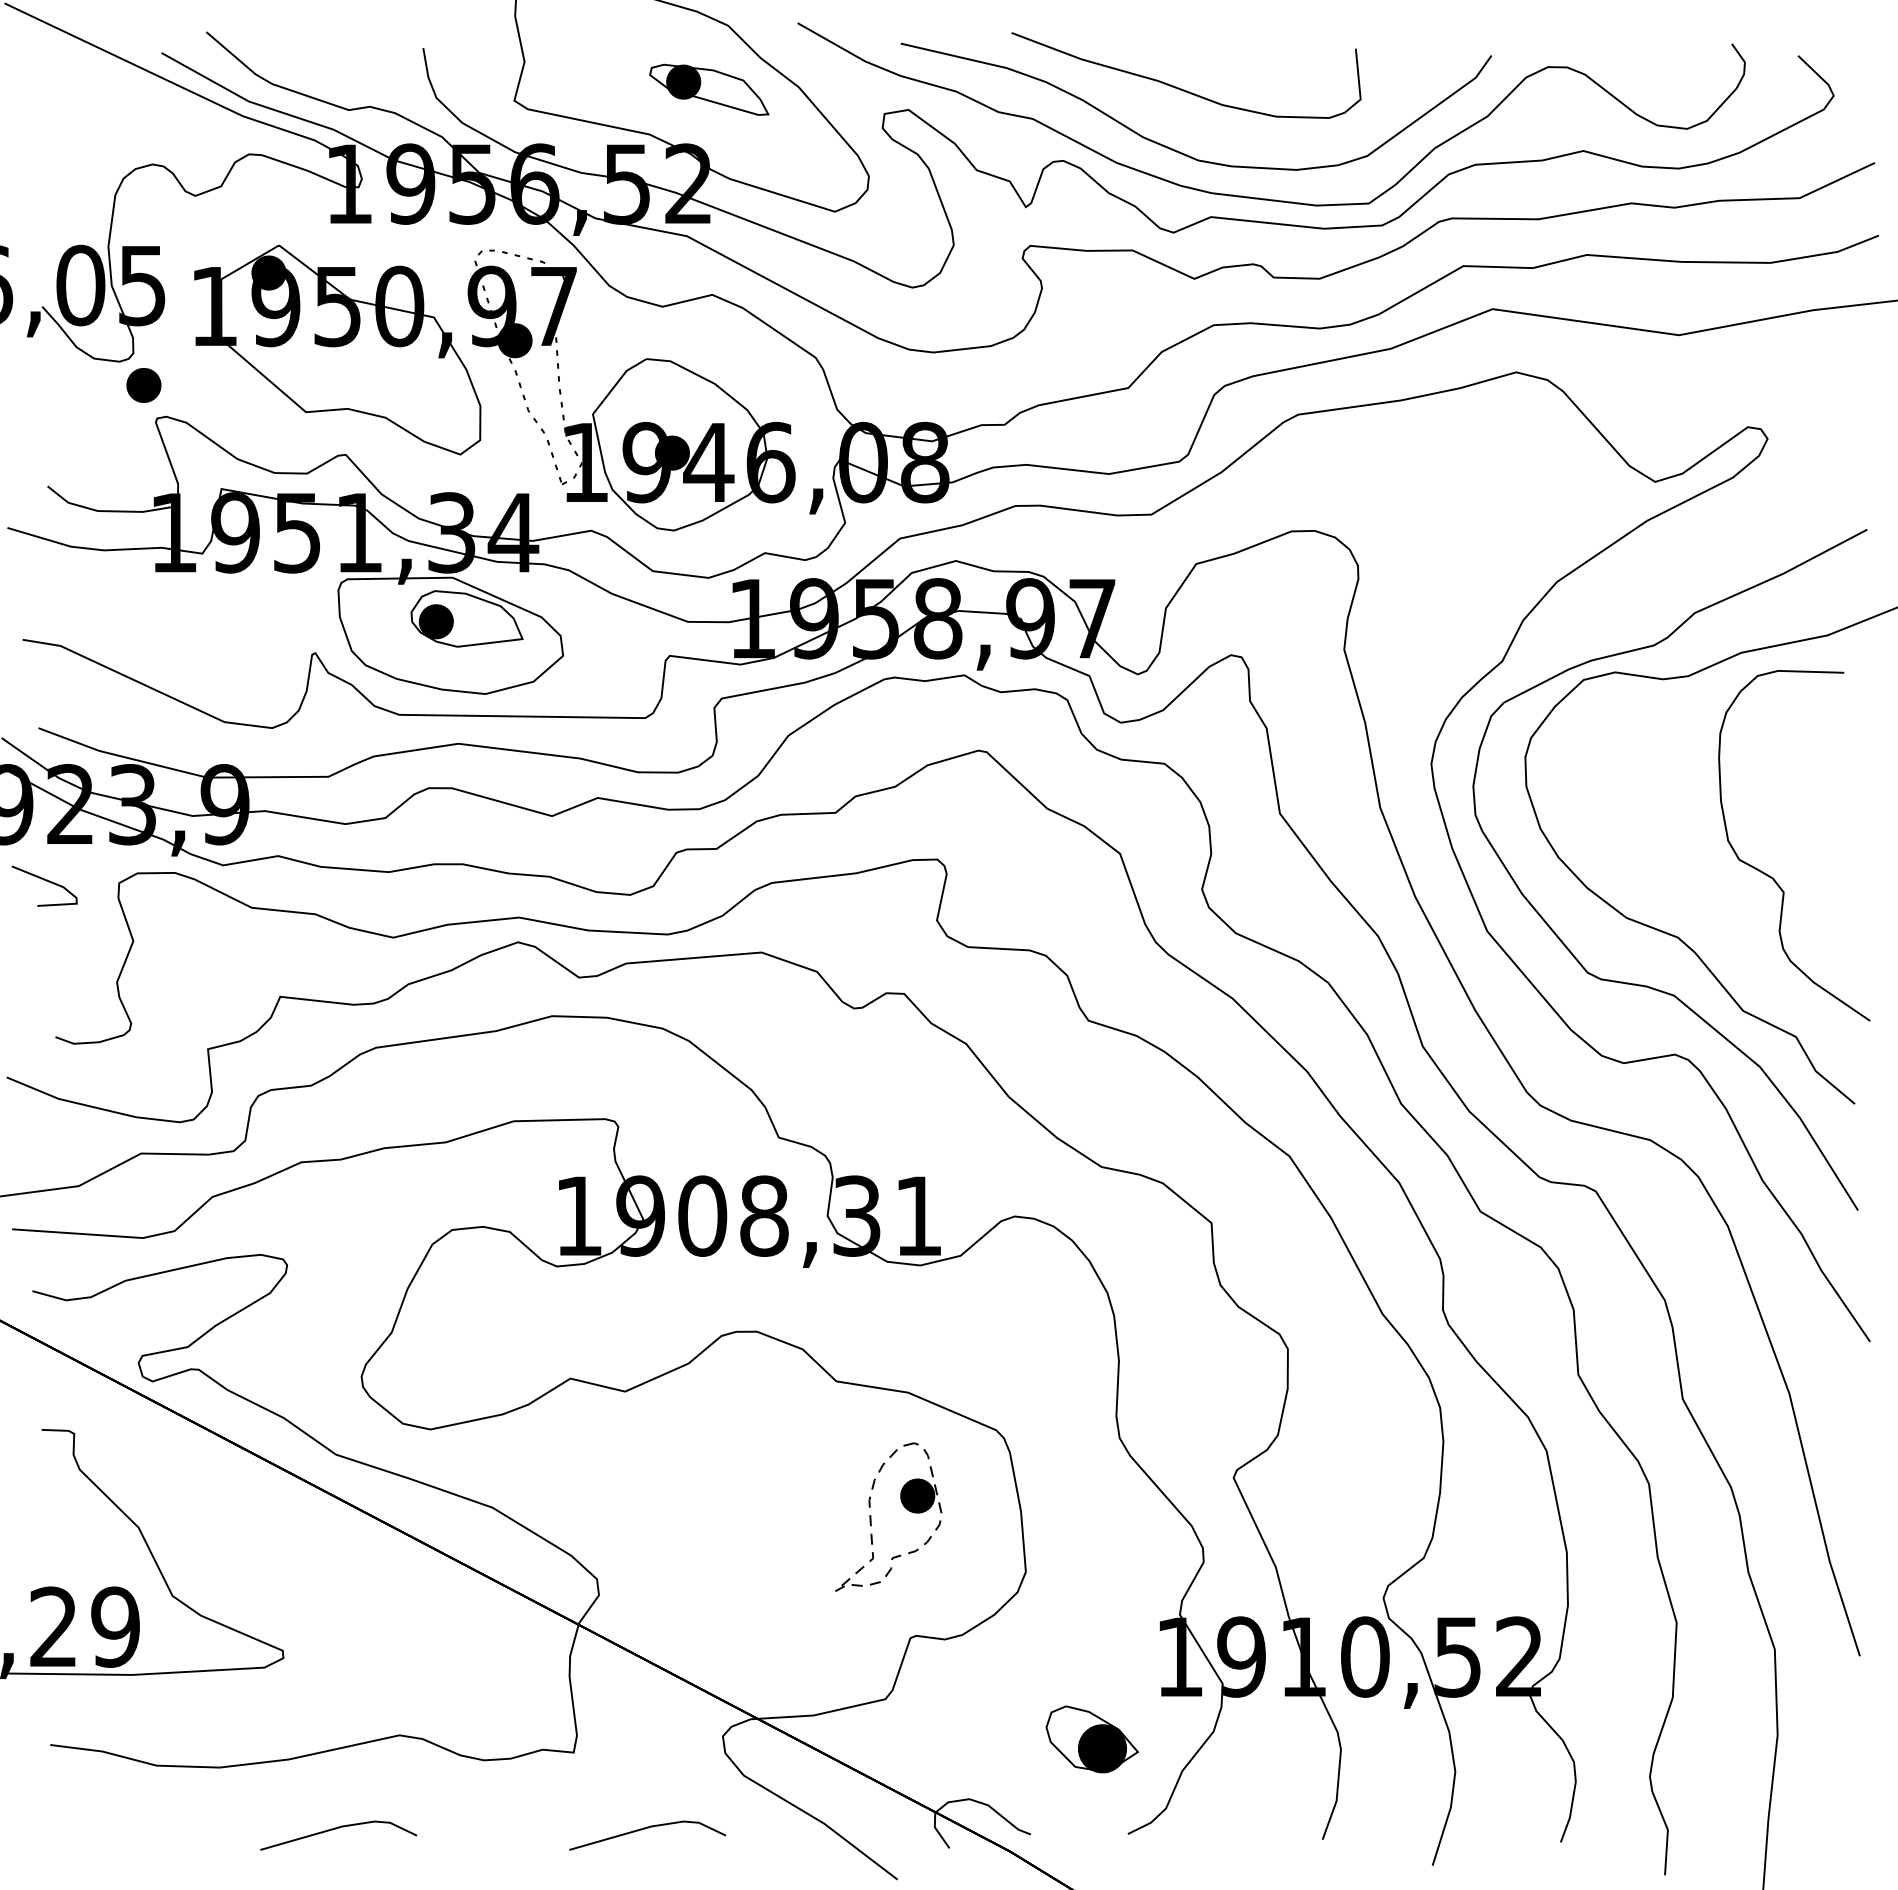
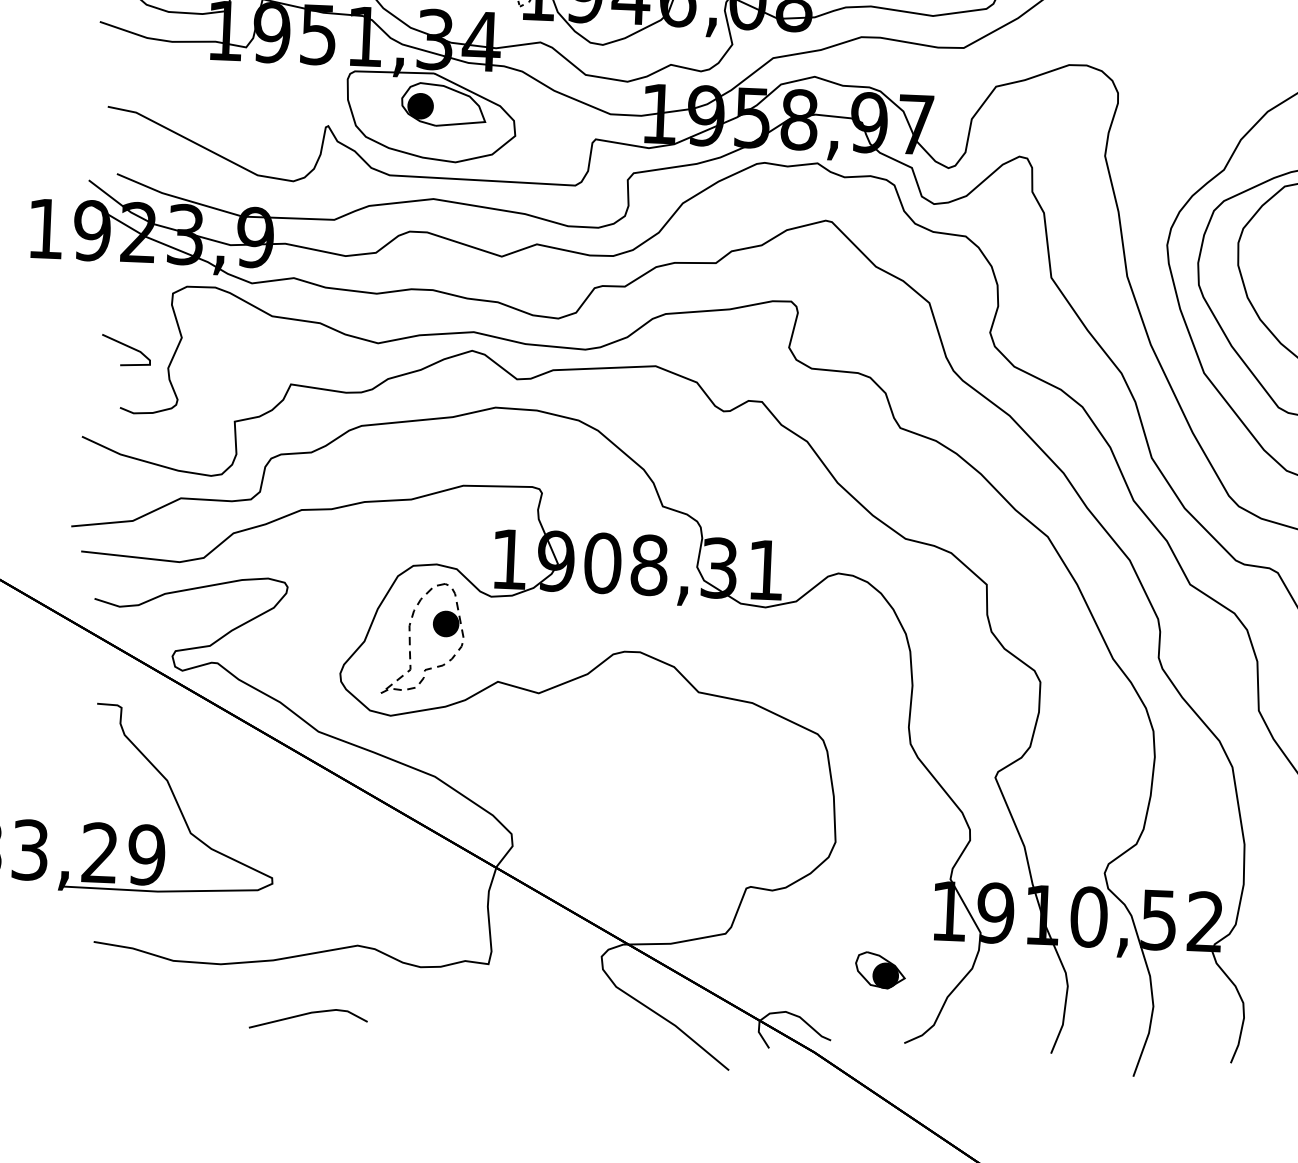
line: (46, 881) -> (127, 347), moved
part: (871, 1516) -> (410, 637), moved
part: (1092, 1738) -> (880, 969), size x0.71
line: (645, 1829) -> (540, 1024), removed

